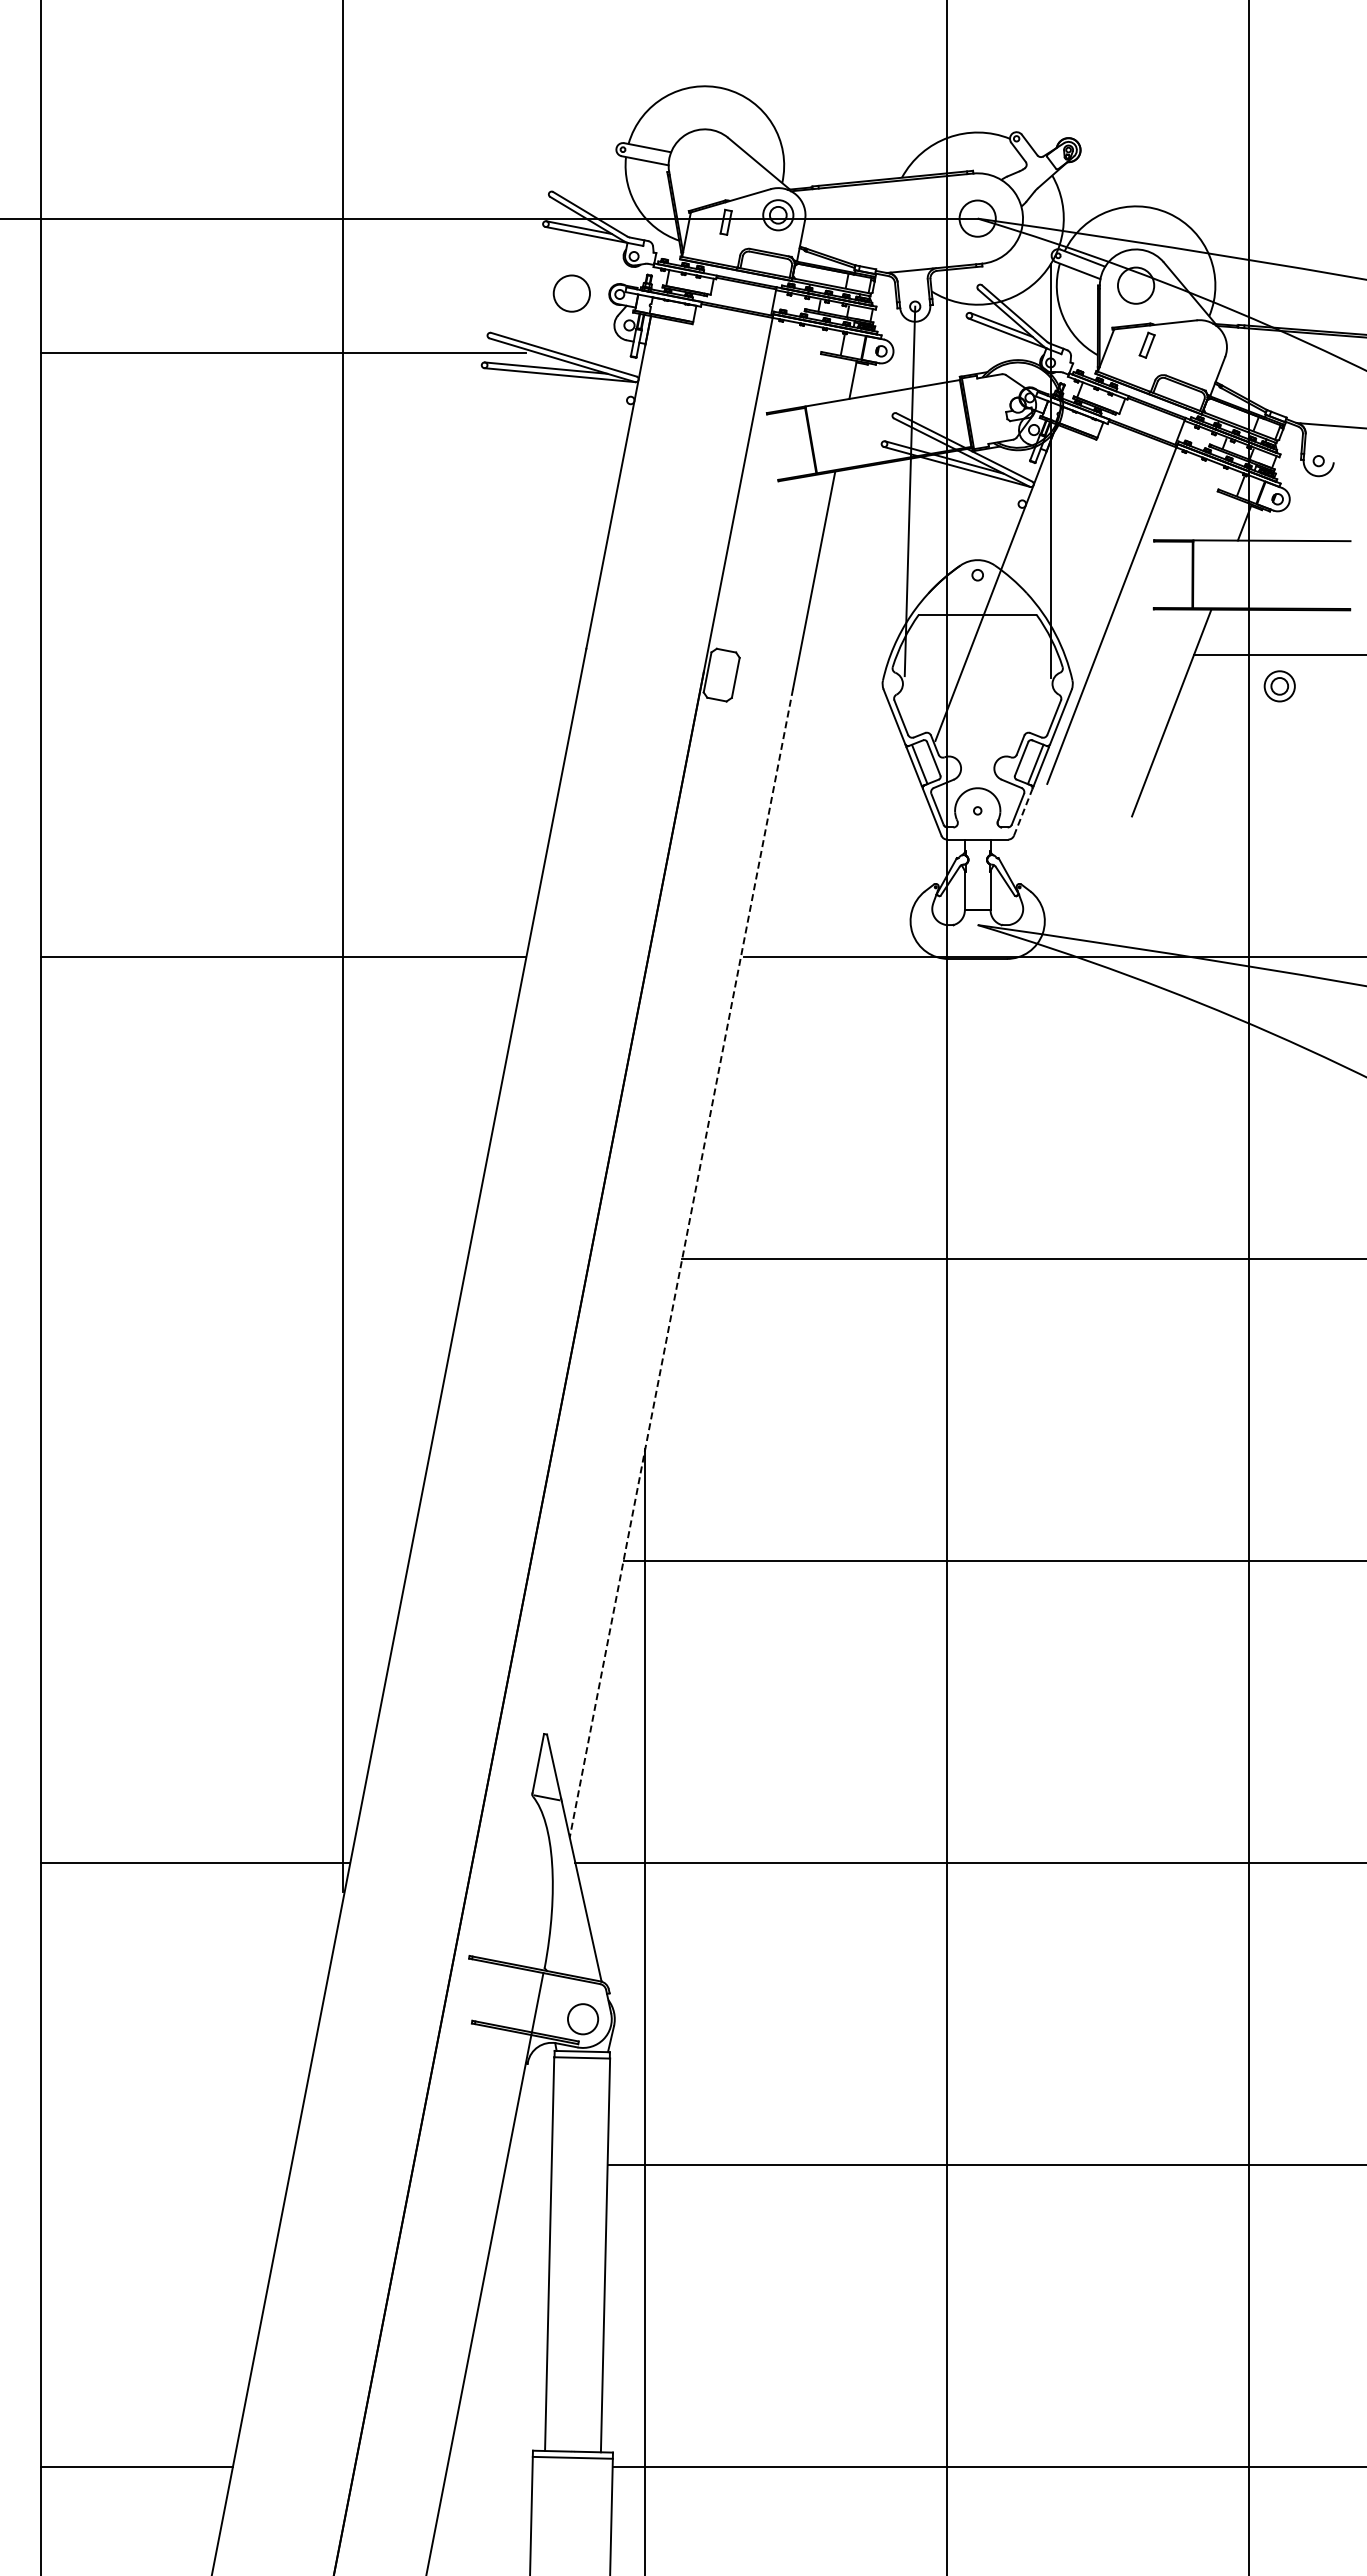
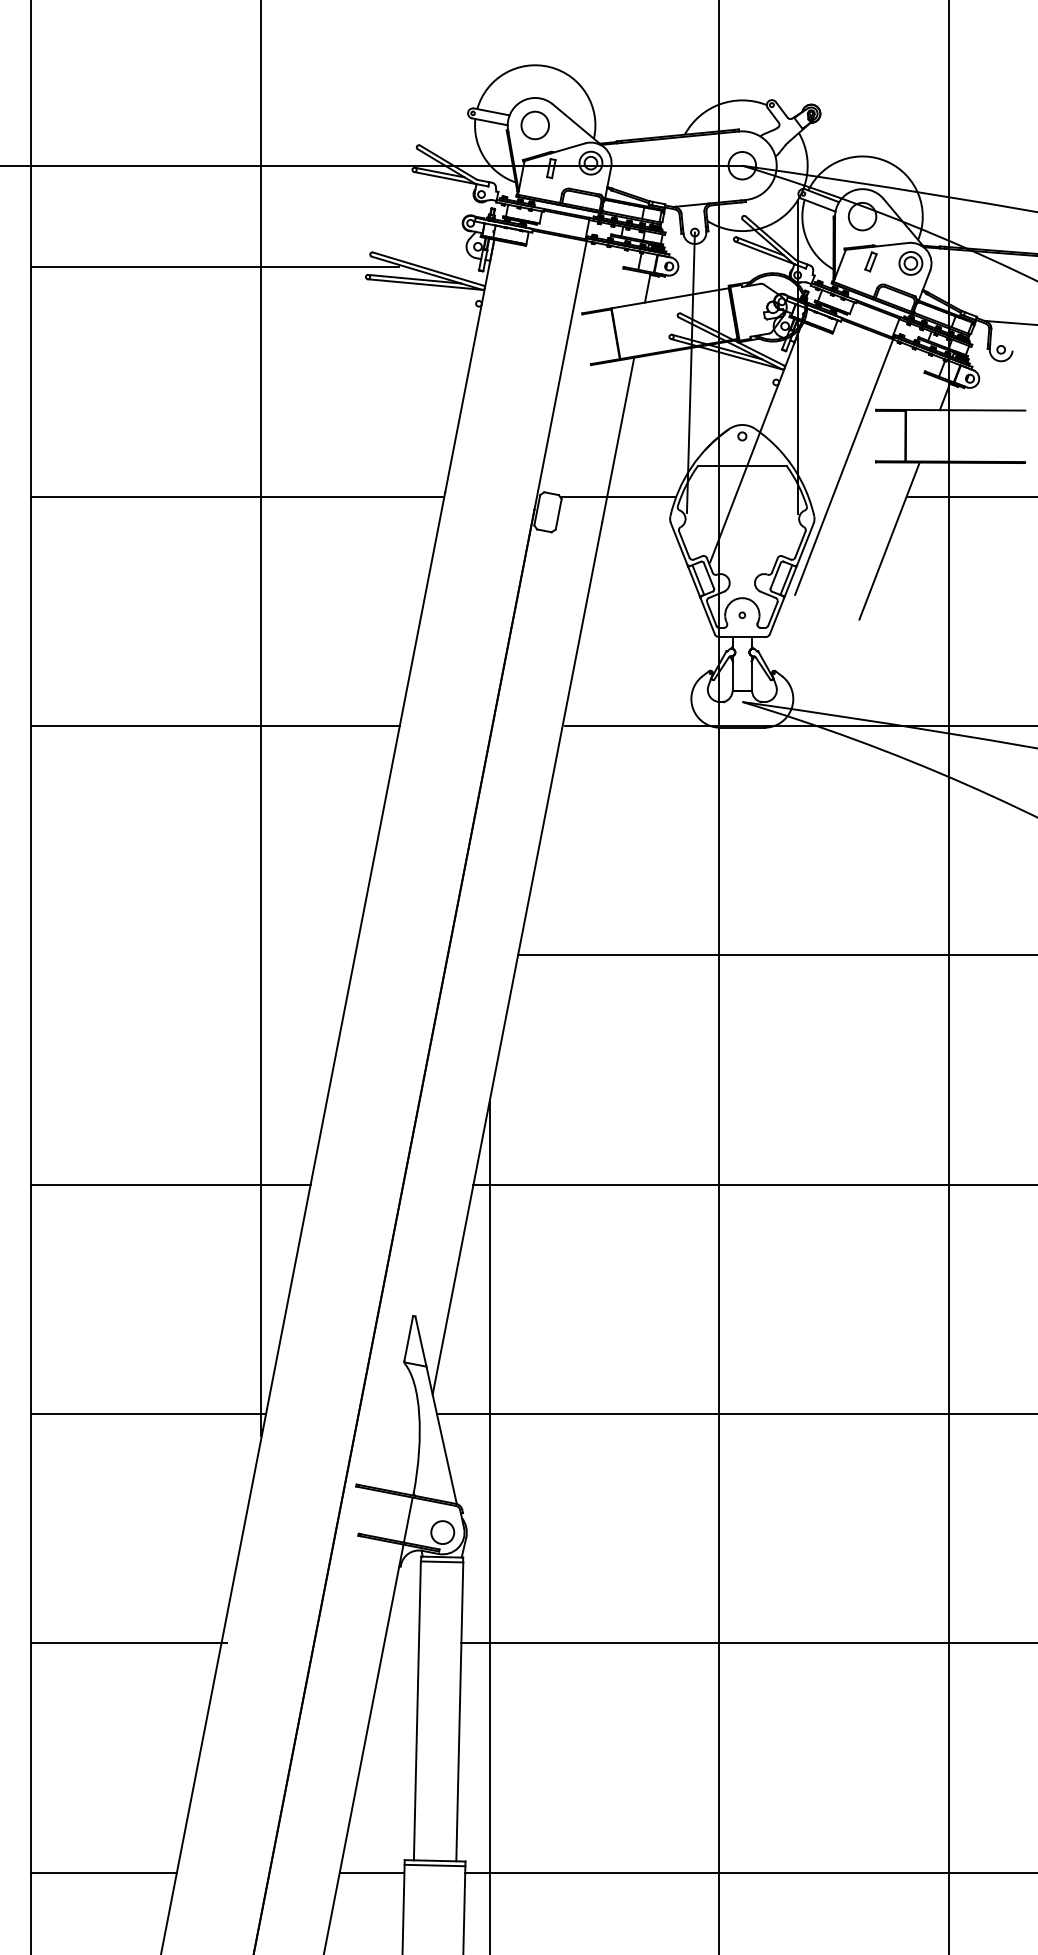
circle: (571, 293) -> (534, 125), moved
line: (313, 654) -> (238, 496), added
line: (814, 654) -> (618, 496), added
part: (1279, 686) -> (910, 263), moved
line: (1023, 811) -> (777, 615), dashed -> solid
line: (681, 1263) -> (517, 958), dashed -> solid
line: (225, 1560) -> (171, 1184), added
line: (169, 2165) -> (128, 1643), added
line: (489, 2467) -> (371, 1872), added

